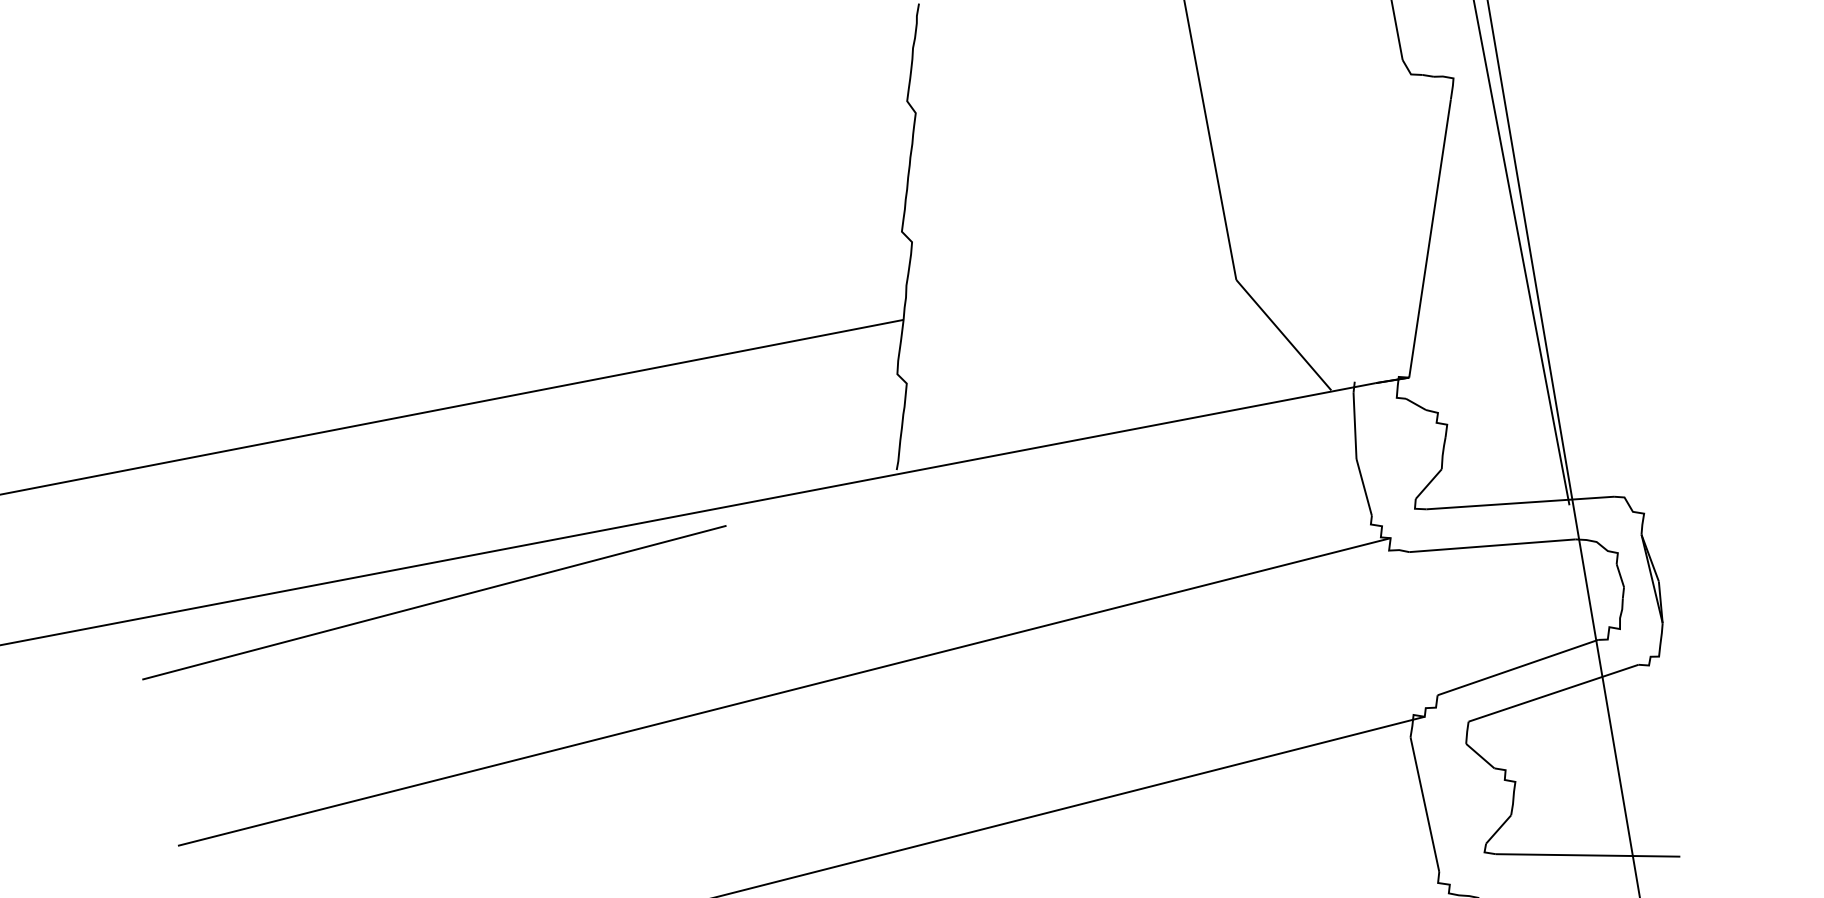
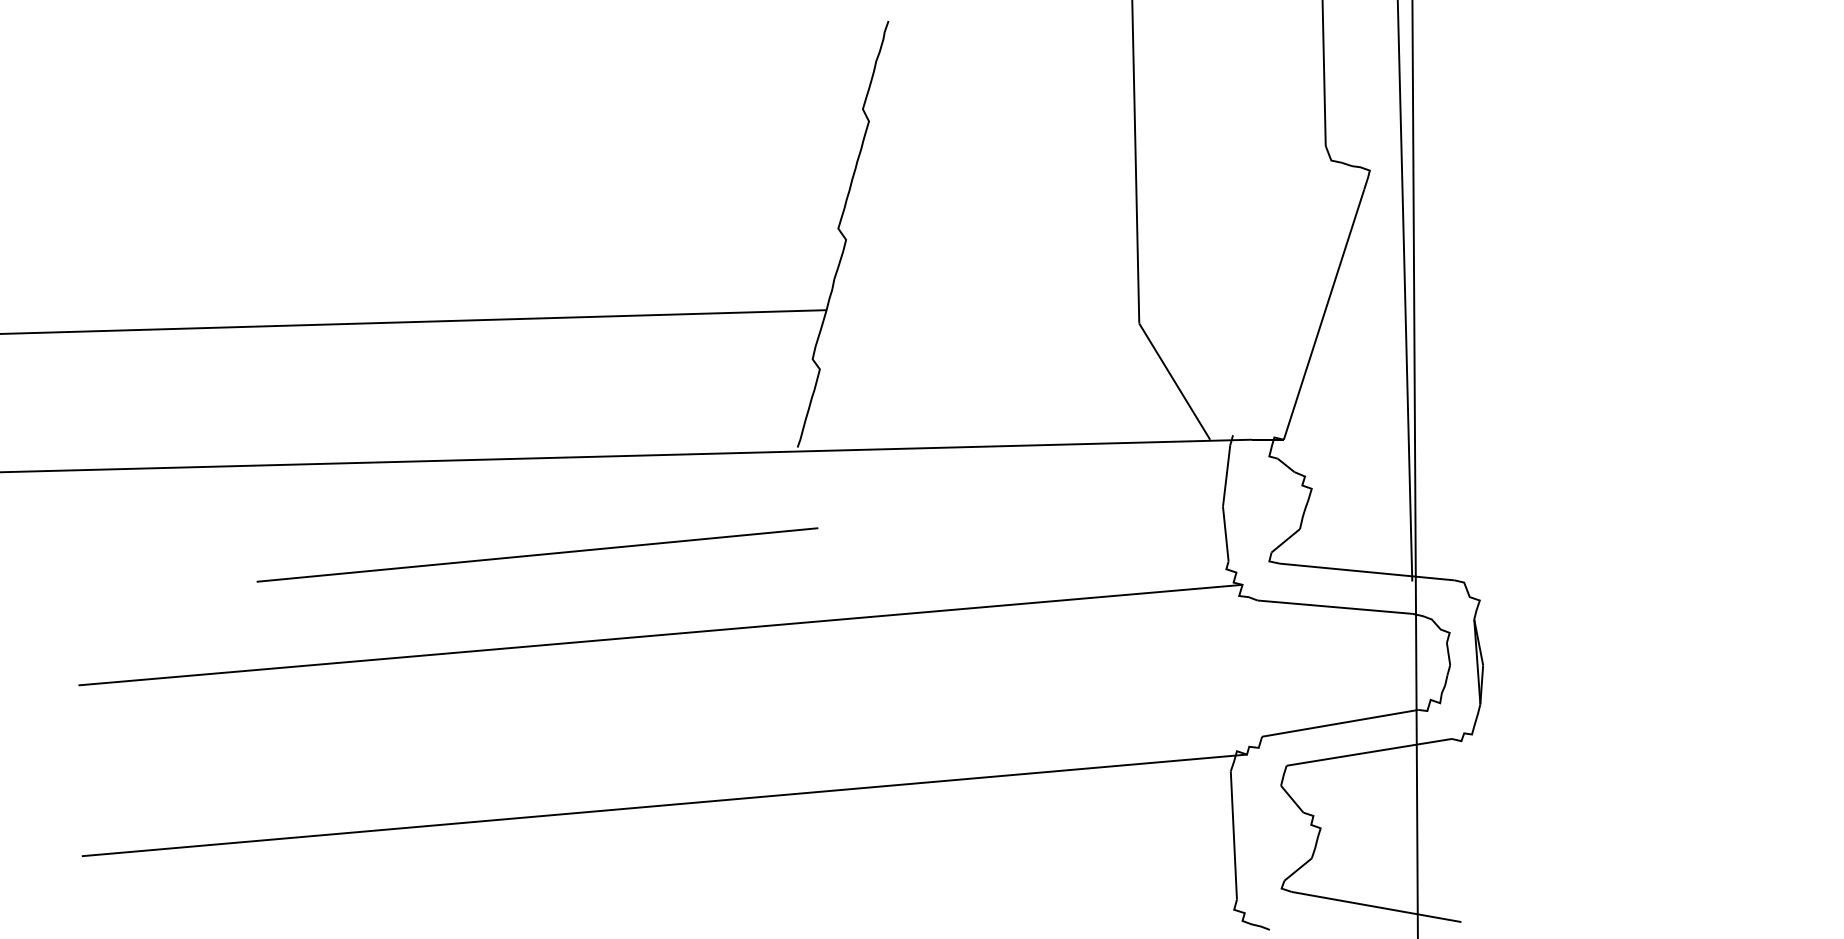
line: (434, 602) -> (537, 554), moved

